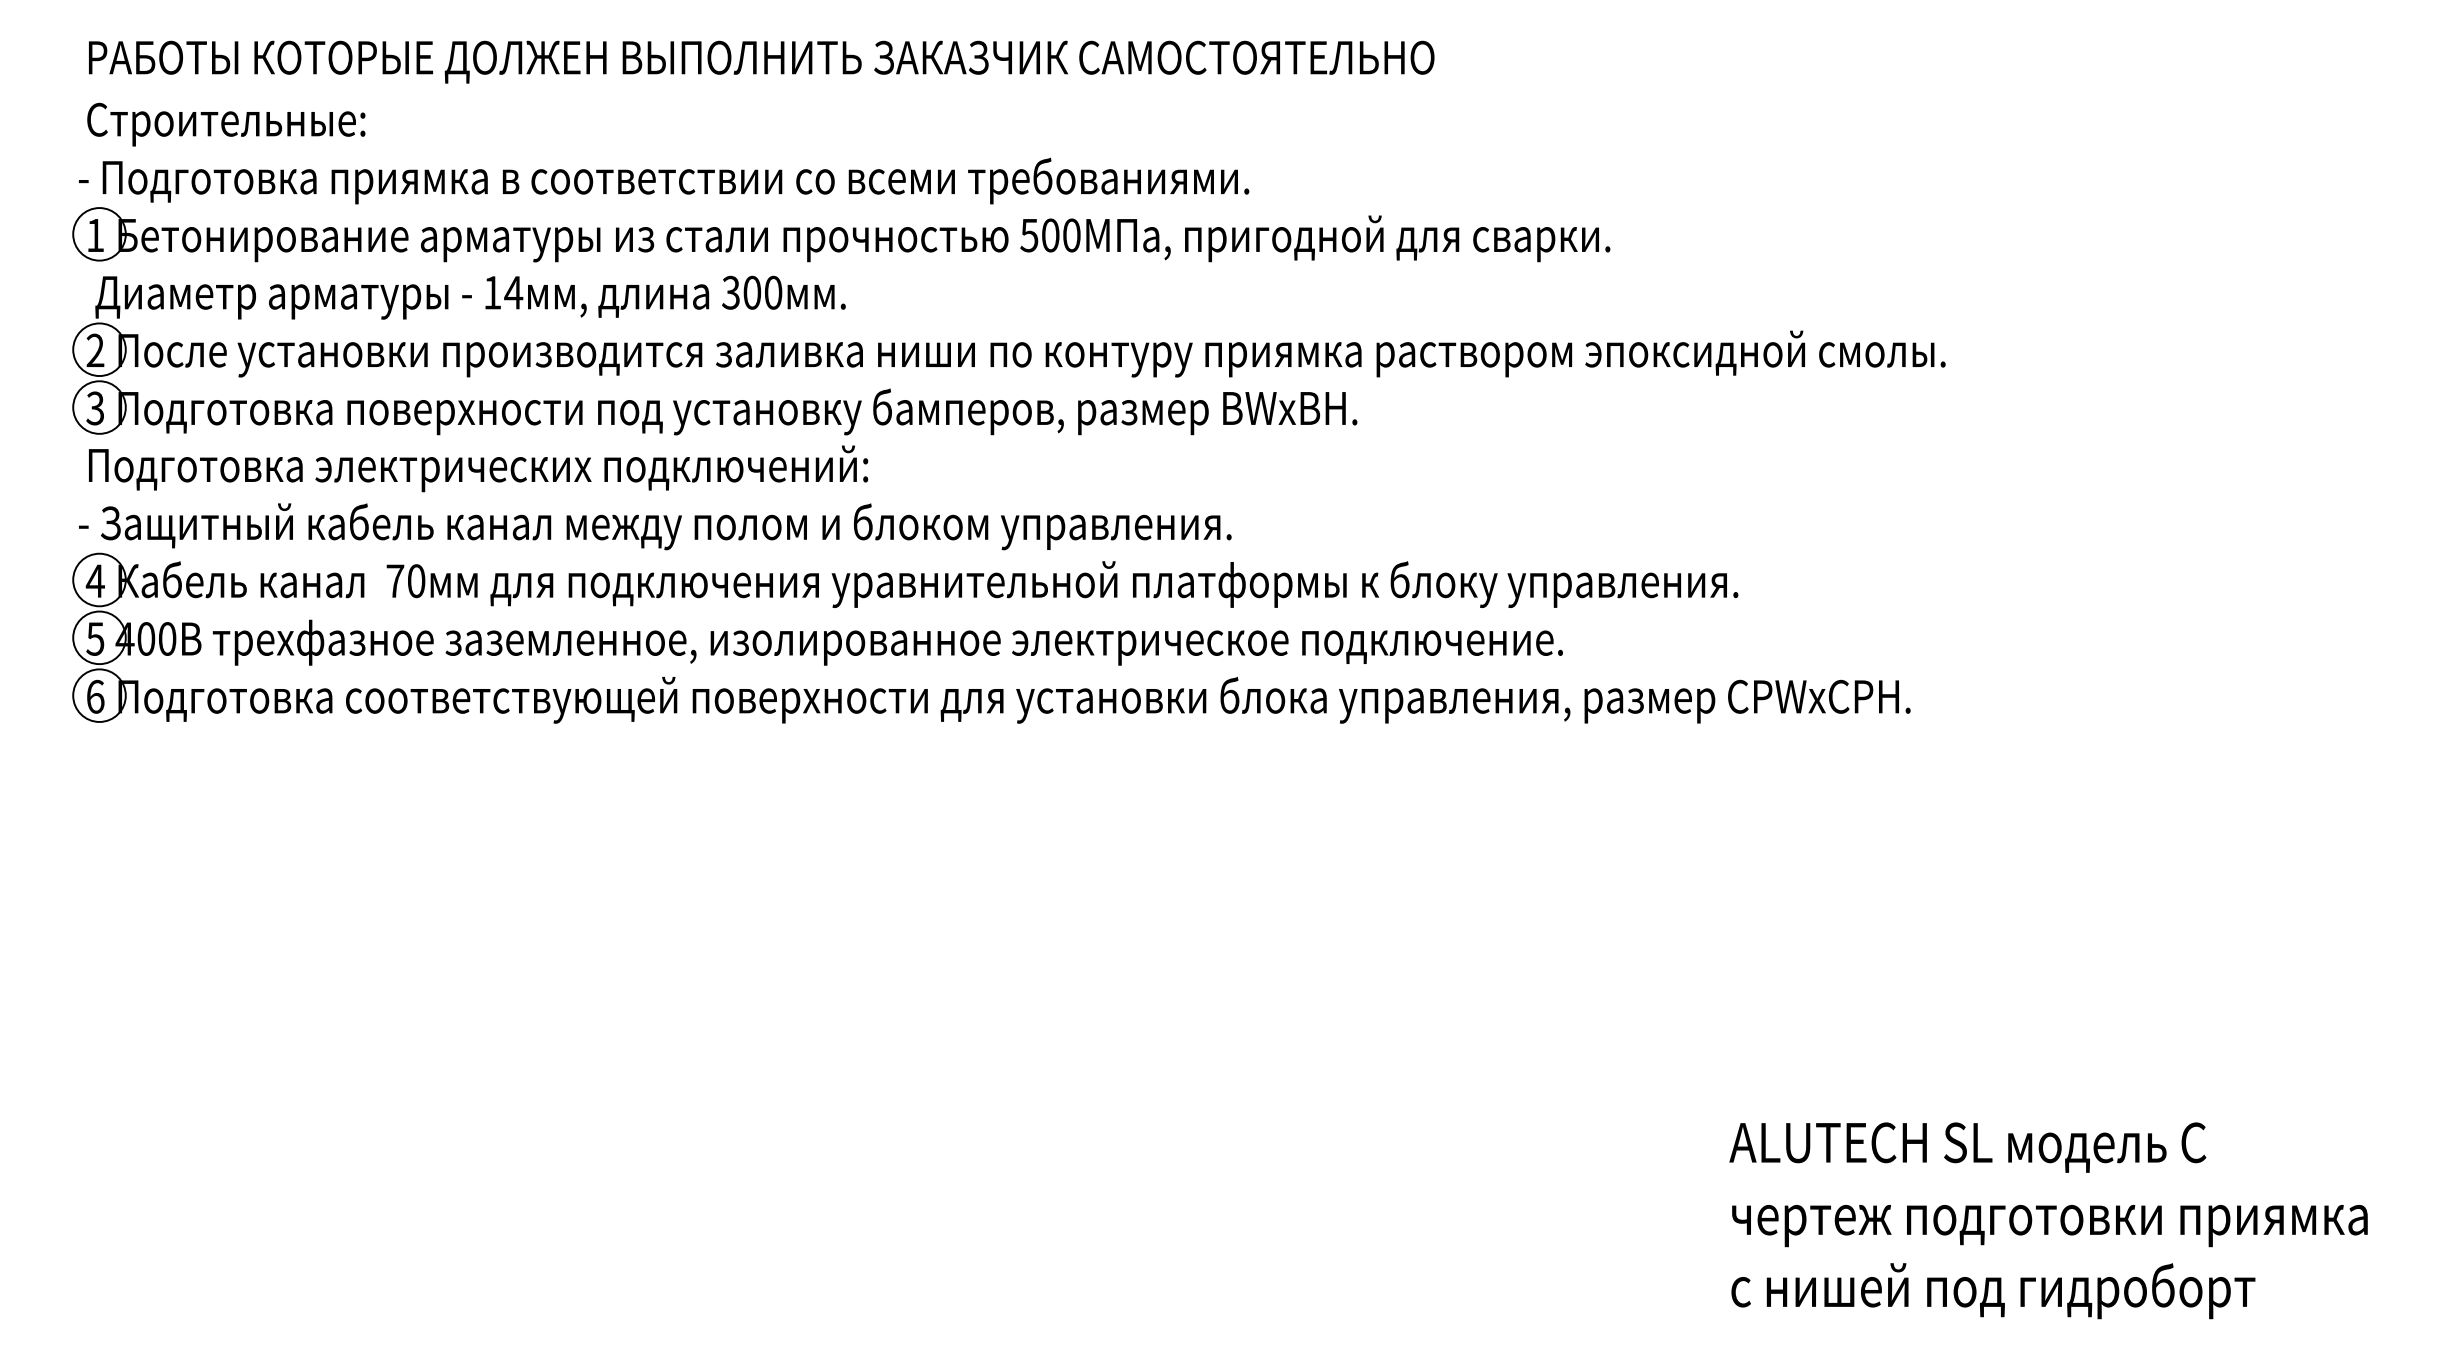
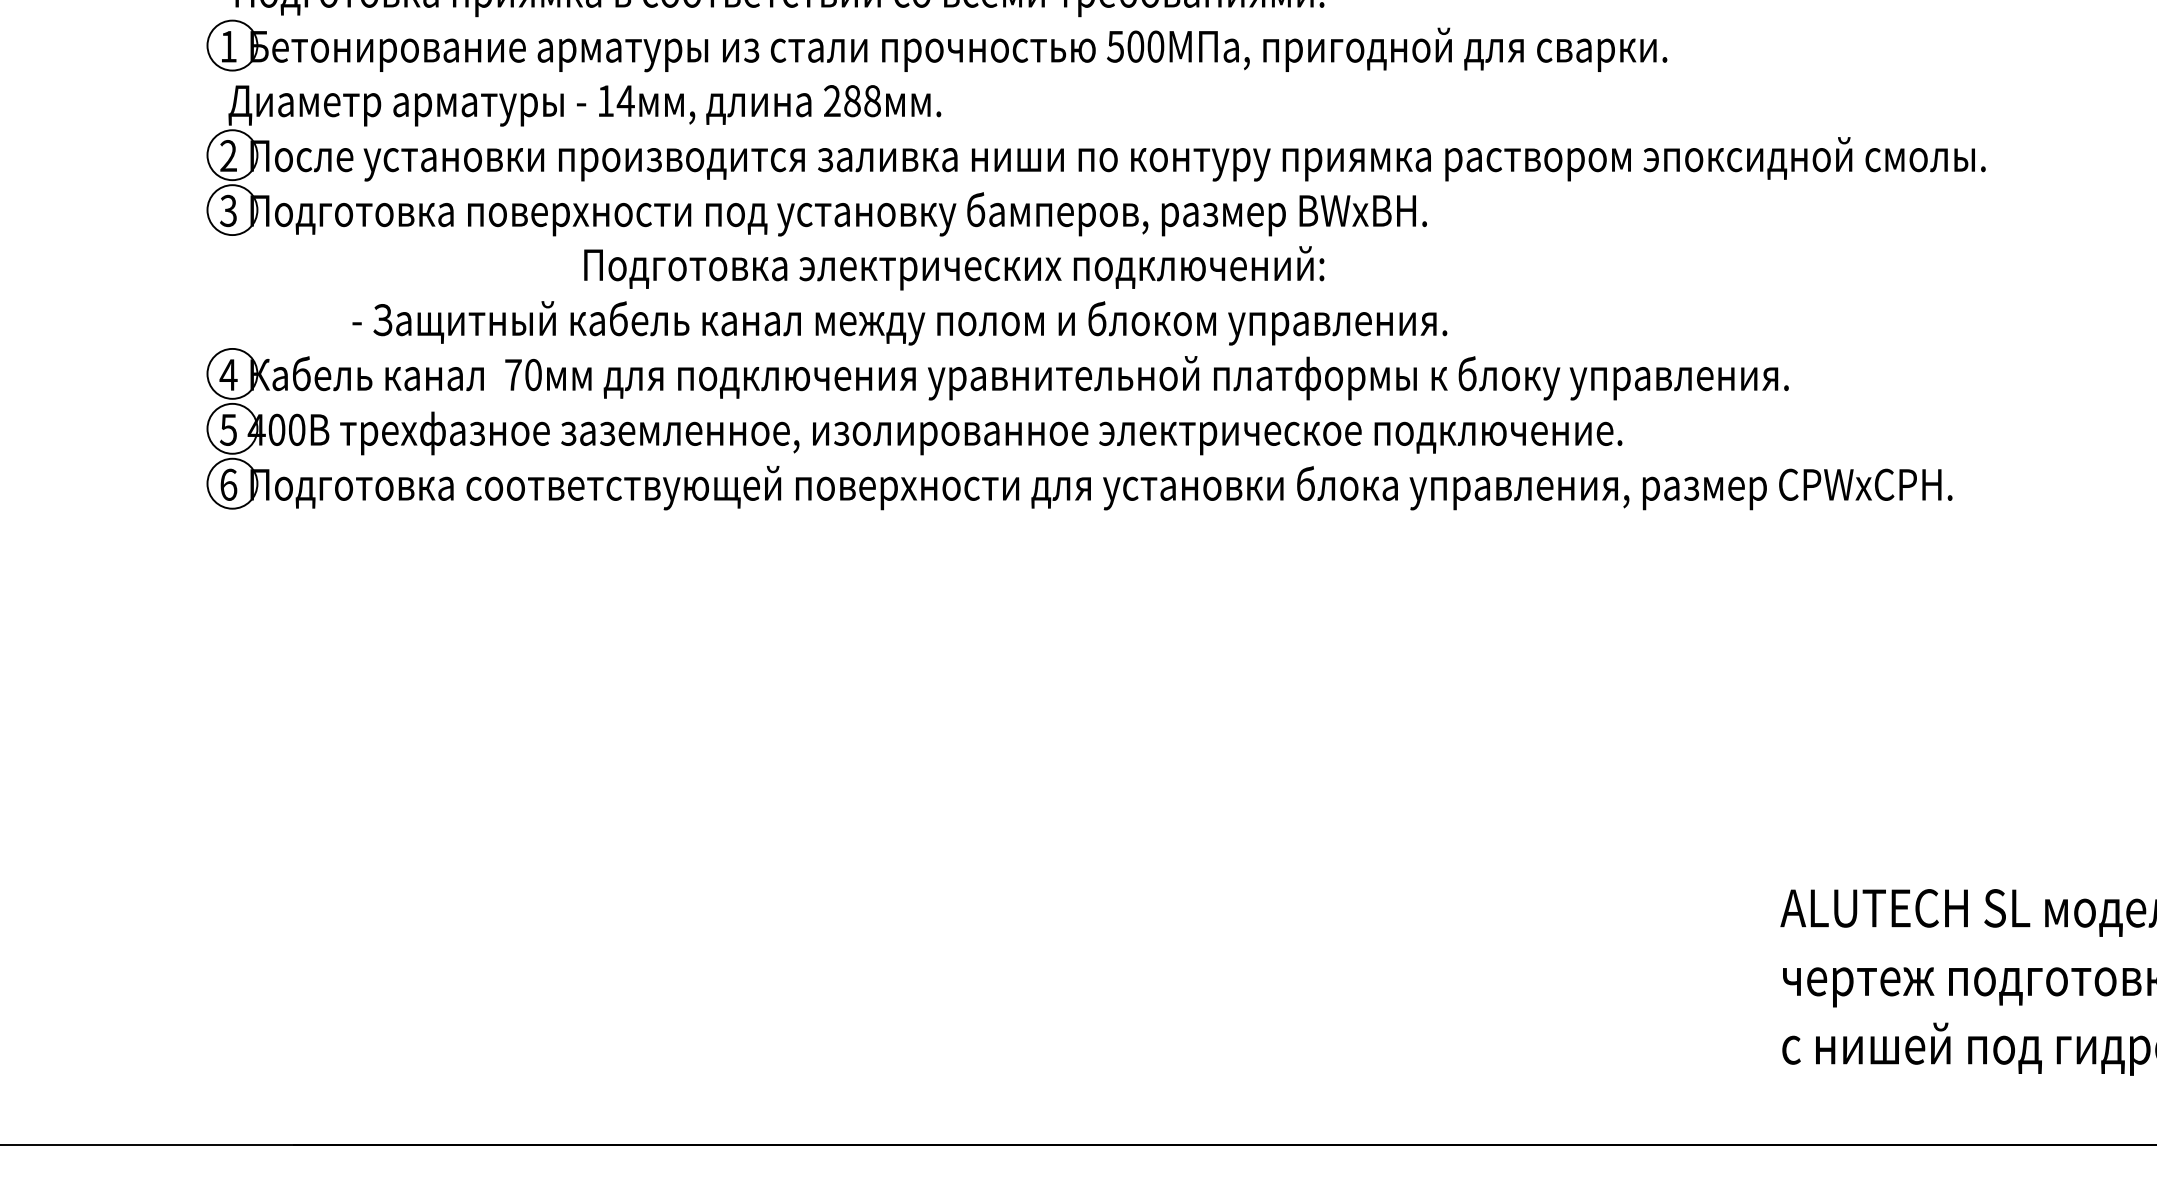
text: (752, 292) -> (852, 100), 300 -> 288
text: (478, 468) -> (954, 267), moved
text: (655, 526) -> (900, 323), moved

